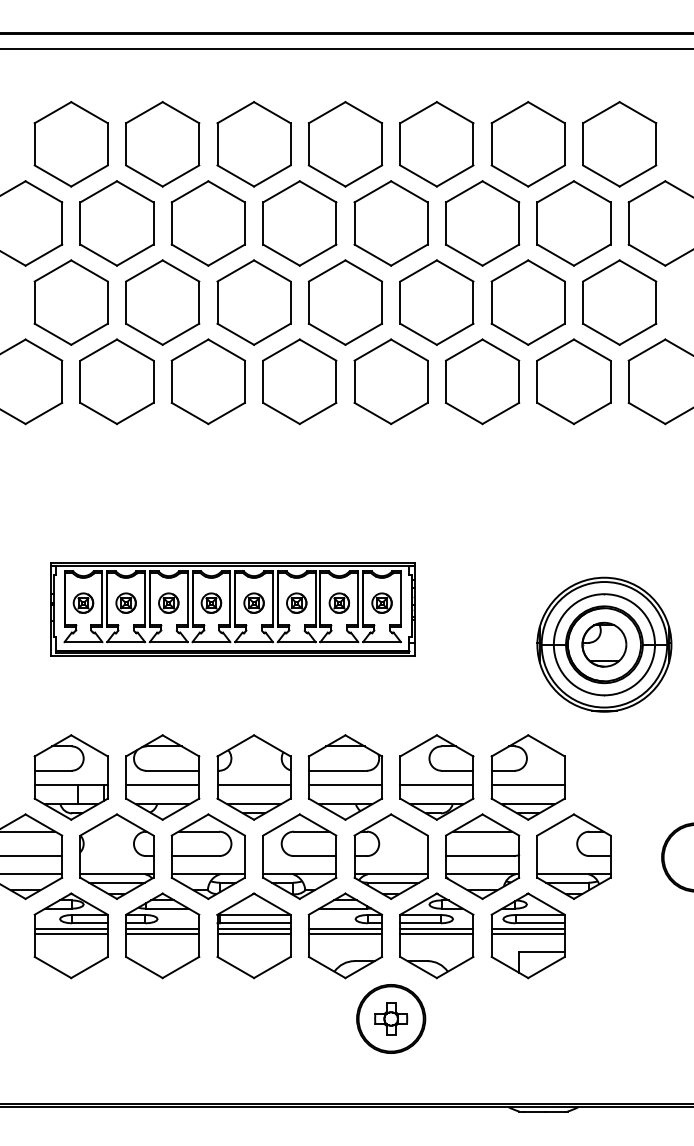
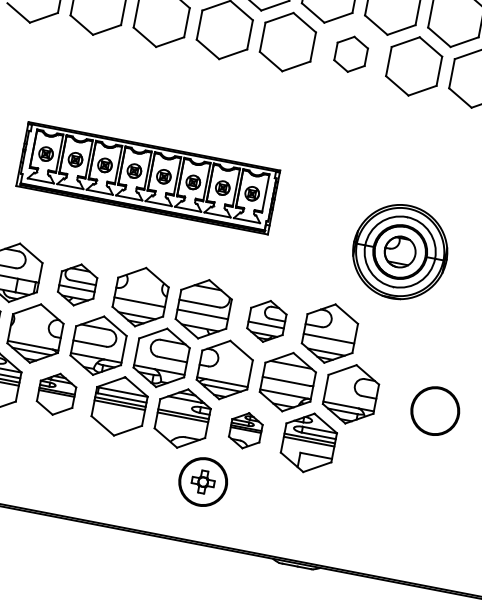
part: (482, 381) -> (351, 54), size x0.6
part: (162, 777) -> (77, 284), size x0.7
part: (436, 777) -> (266, 321), size x0.7
part: (162, 935) -> (56, 394), size x0.7
part: (436, 935) -> (245, 430), size x0.6

